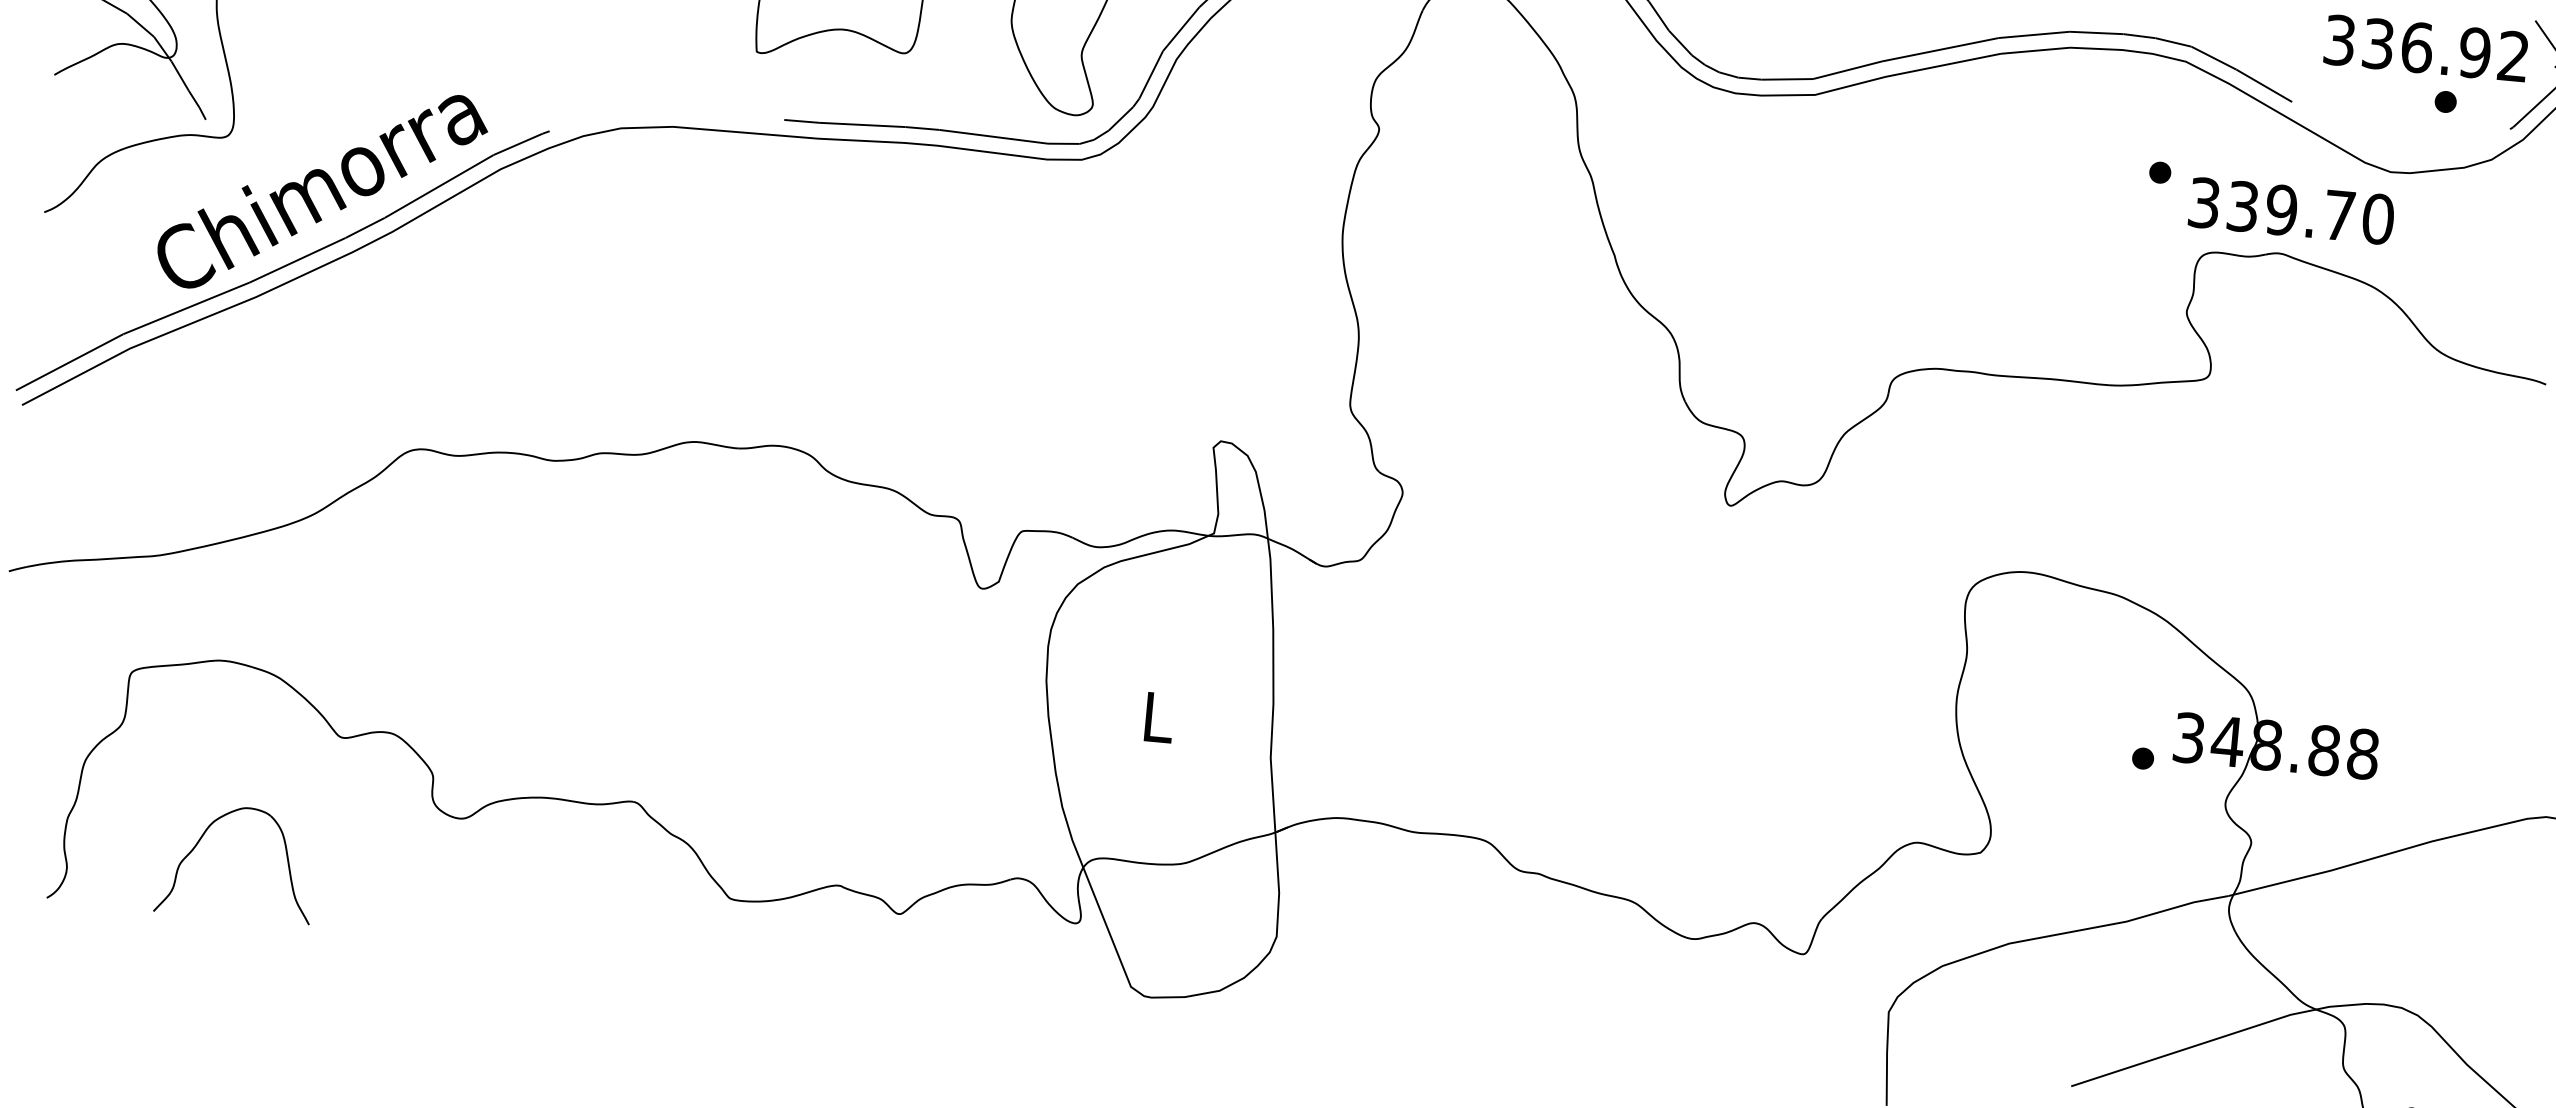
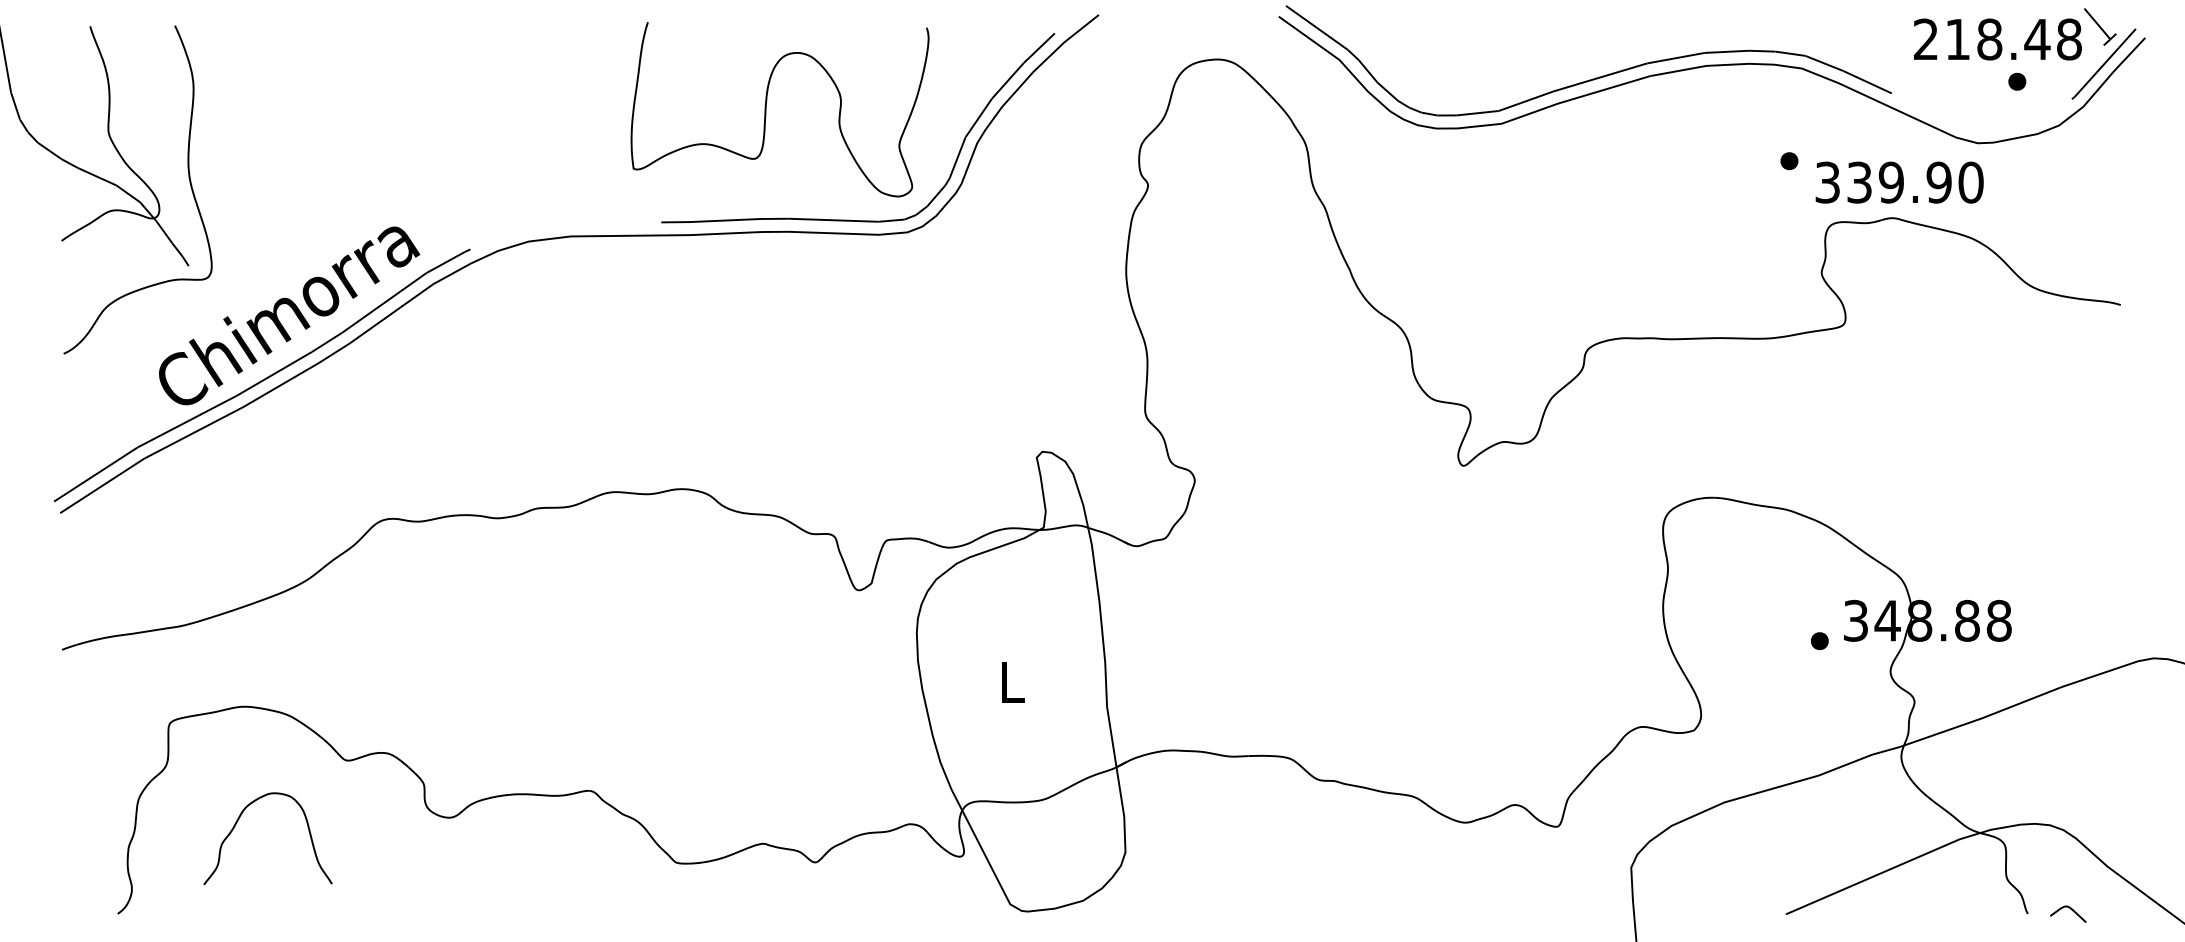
text: (2426, 48) -> (1997, 39), 336.92 -> 218.48
text: (2338, 215) -> (1938, 182), 339.70 -> 339.90
part: (202, 838) -> (238, 821), moved

